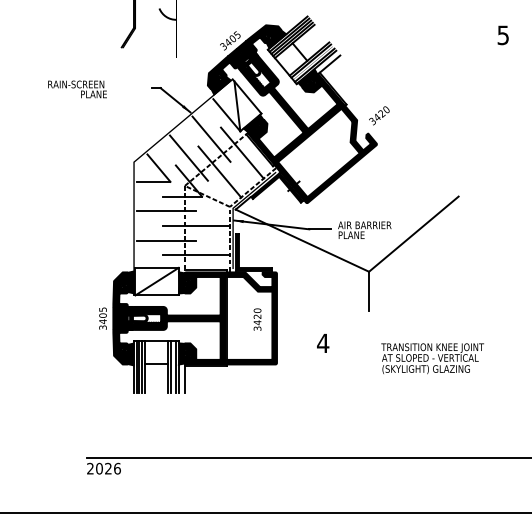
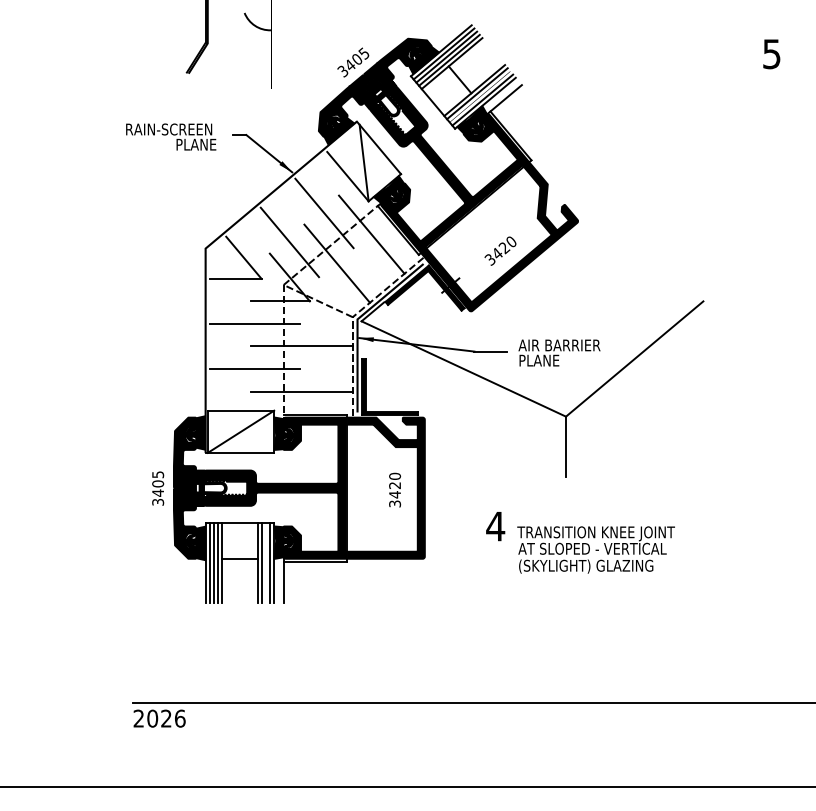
text: (77, 89) -> (171, 137), moved
text: (379, 115) -> (500, 250), moved
text: (432, 358) -> (595, 549), moved

